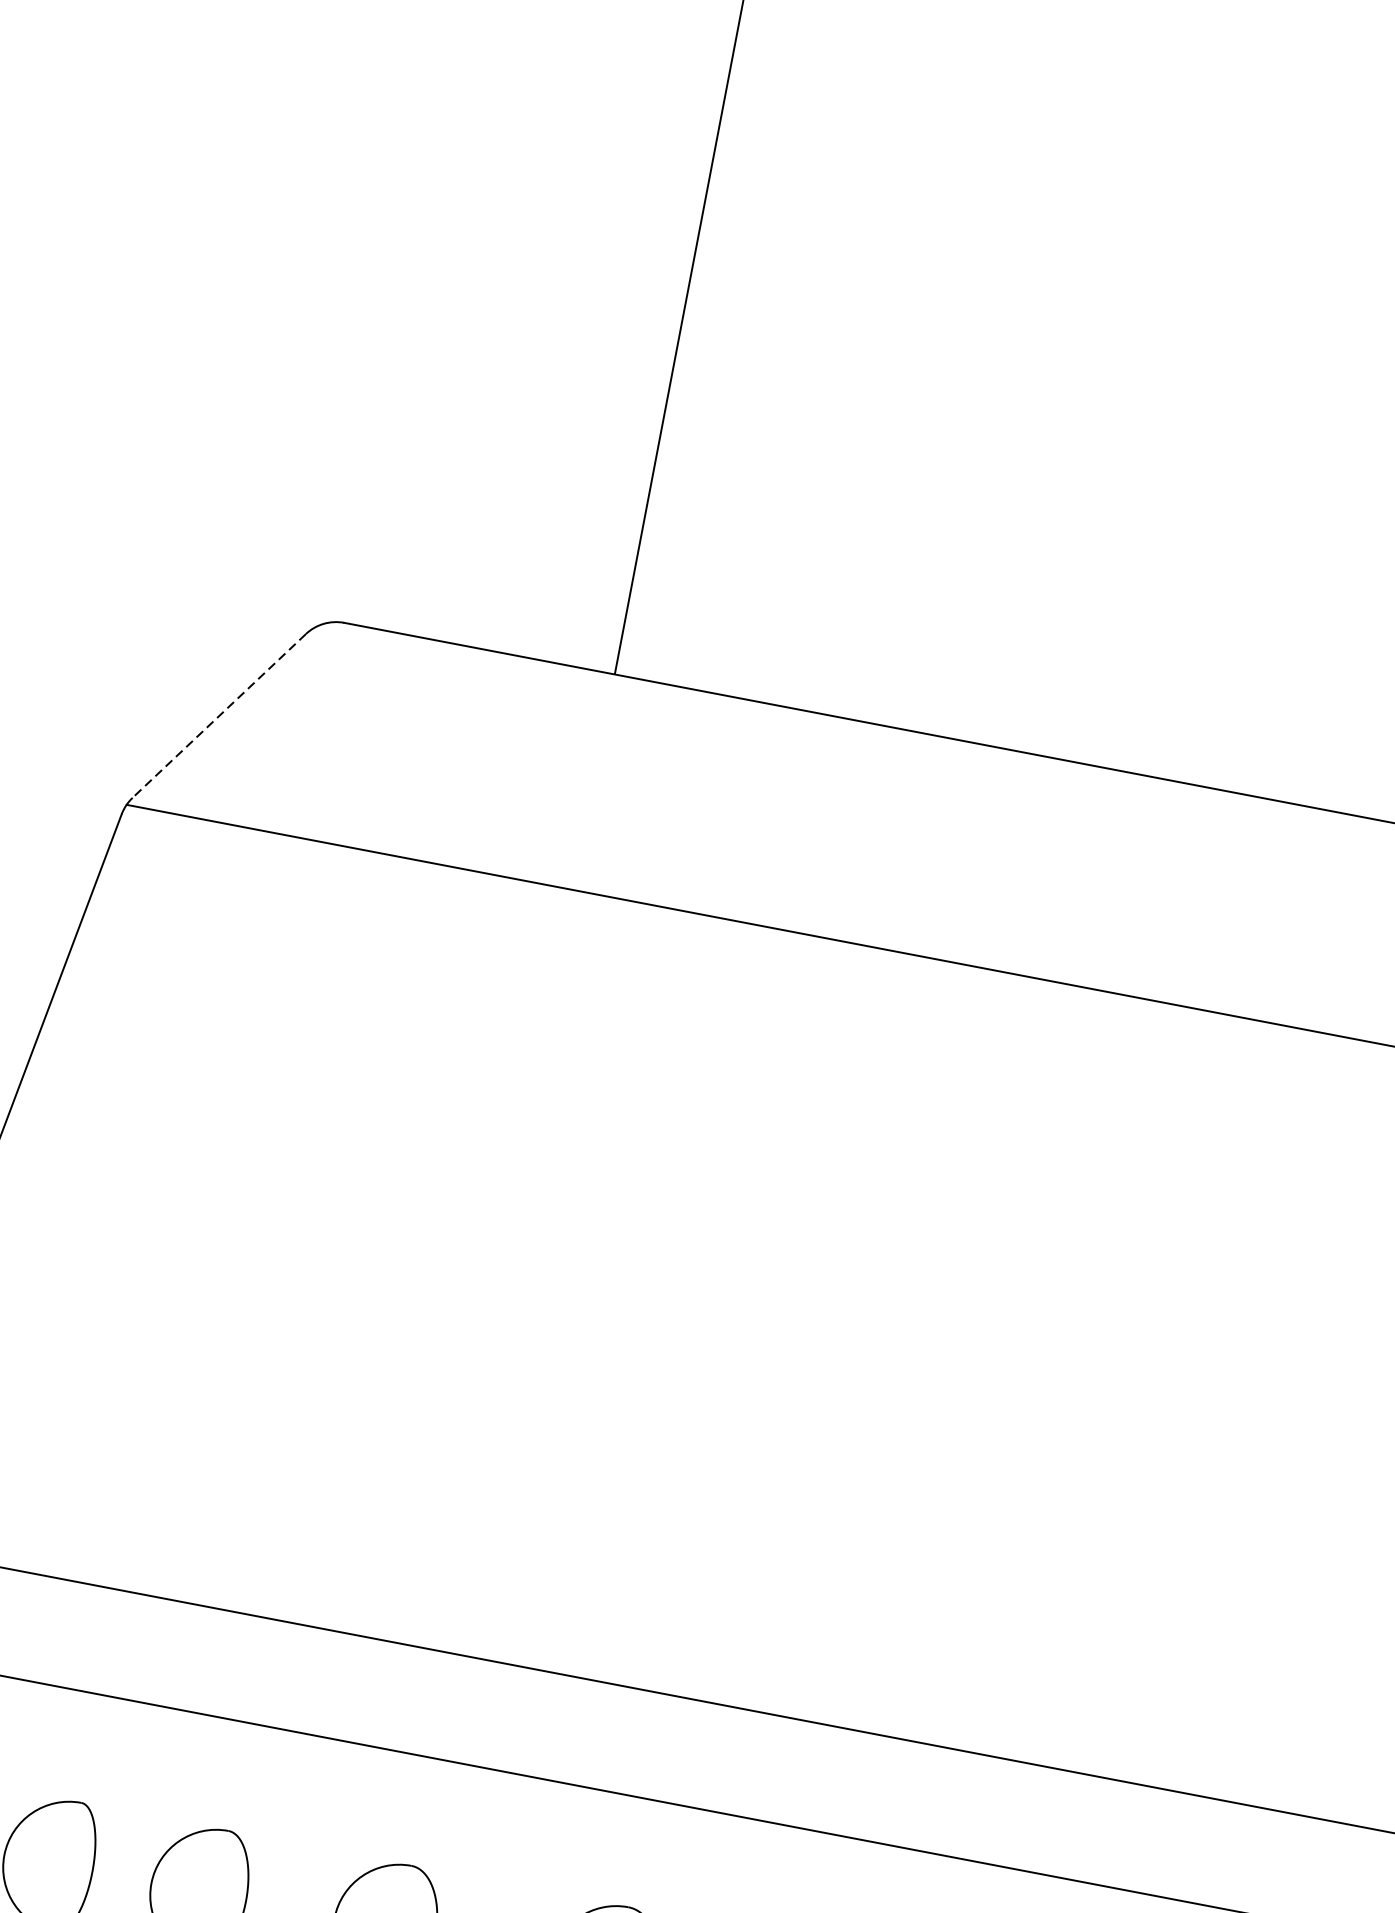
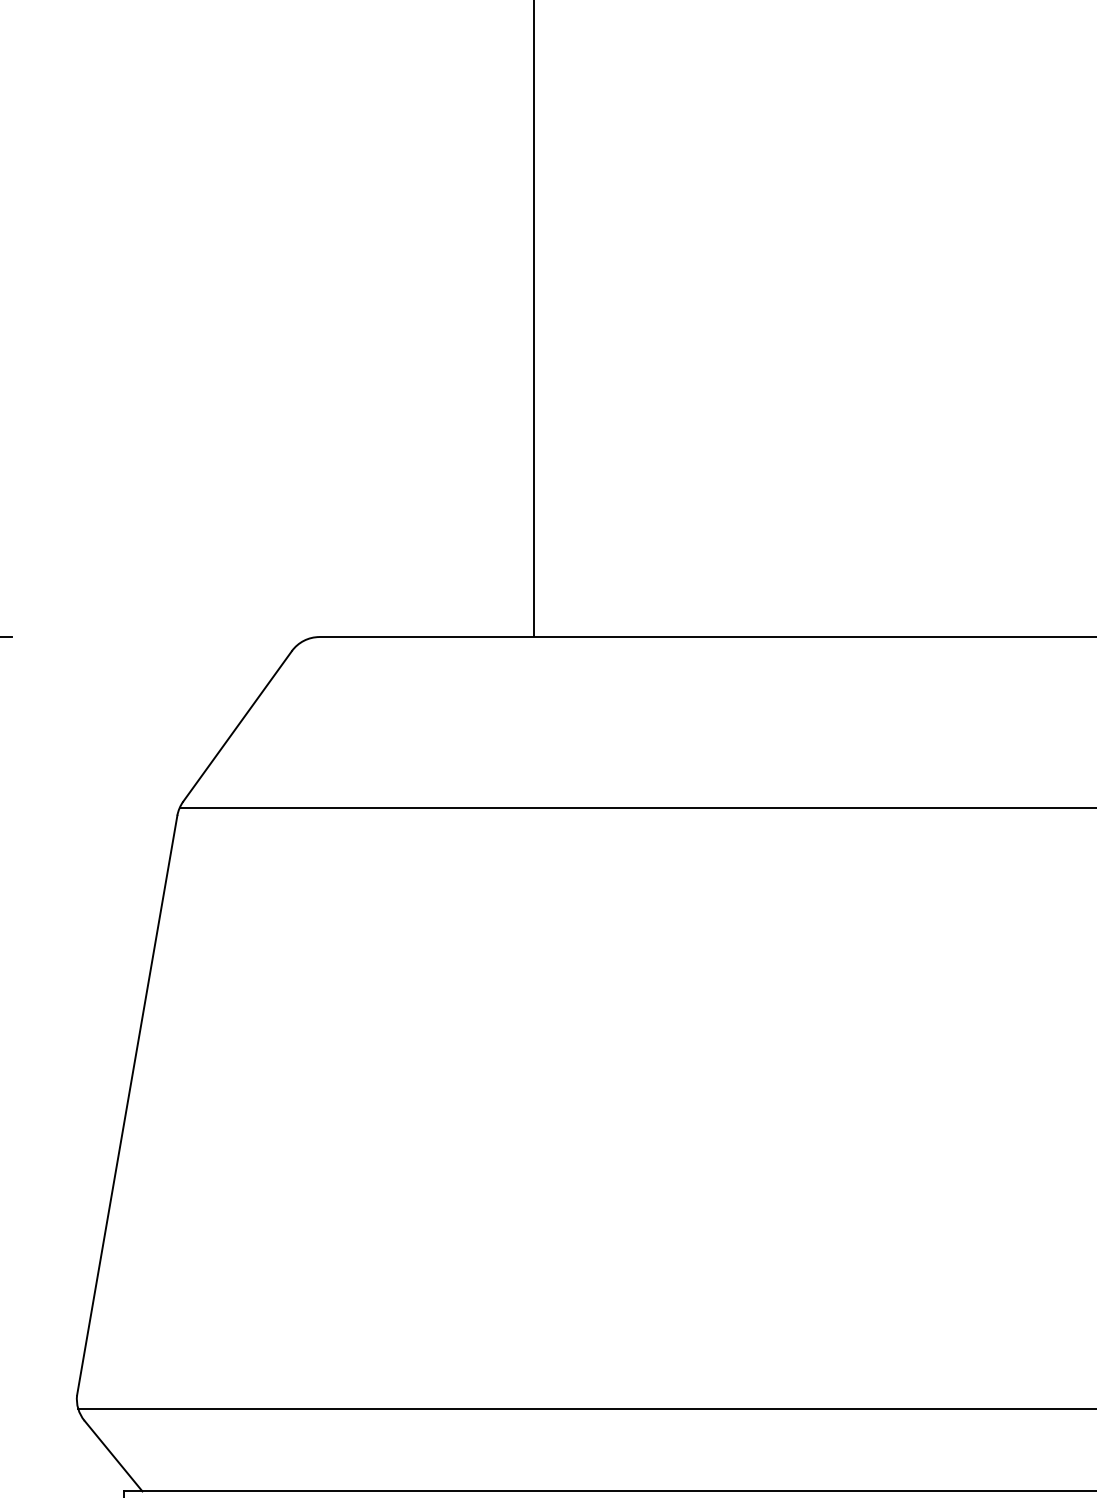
line: (219, 716) -> (237, 726), dashed -> solid

